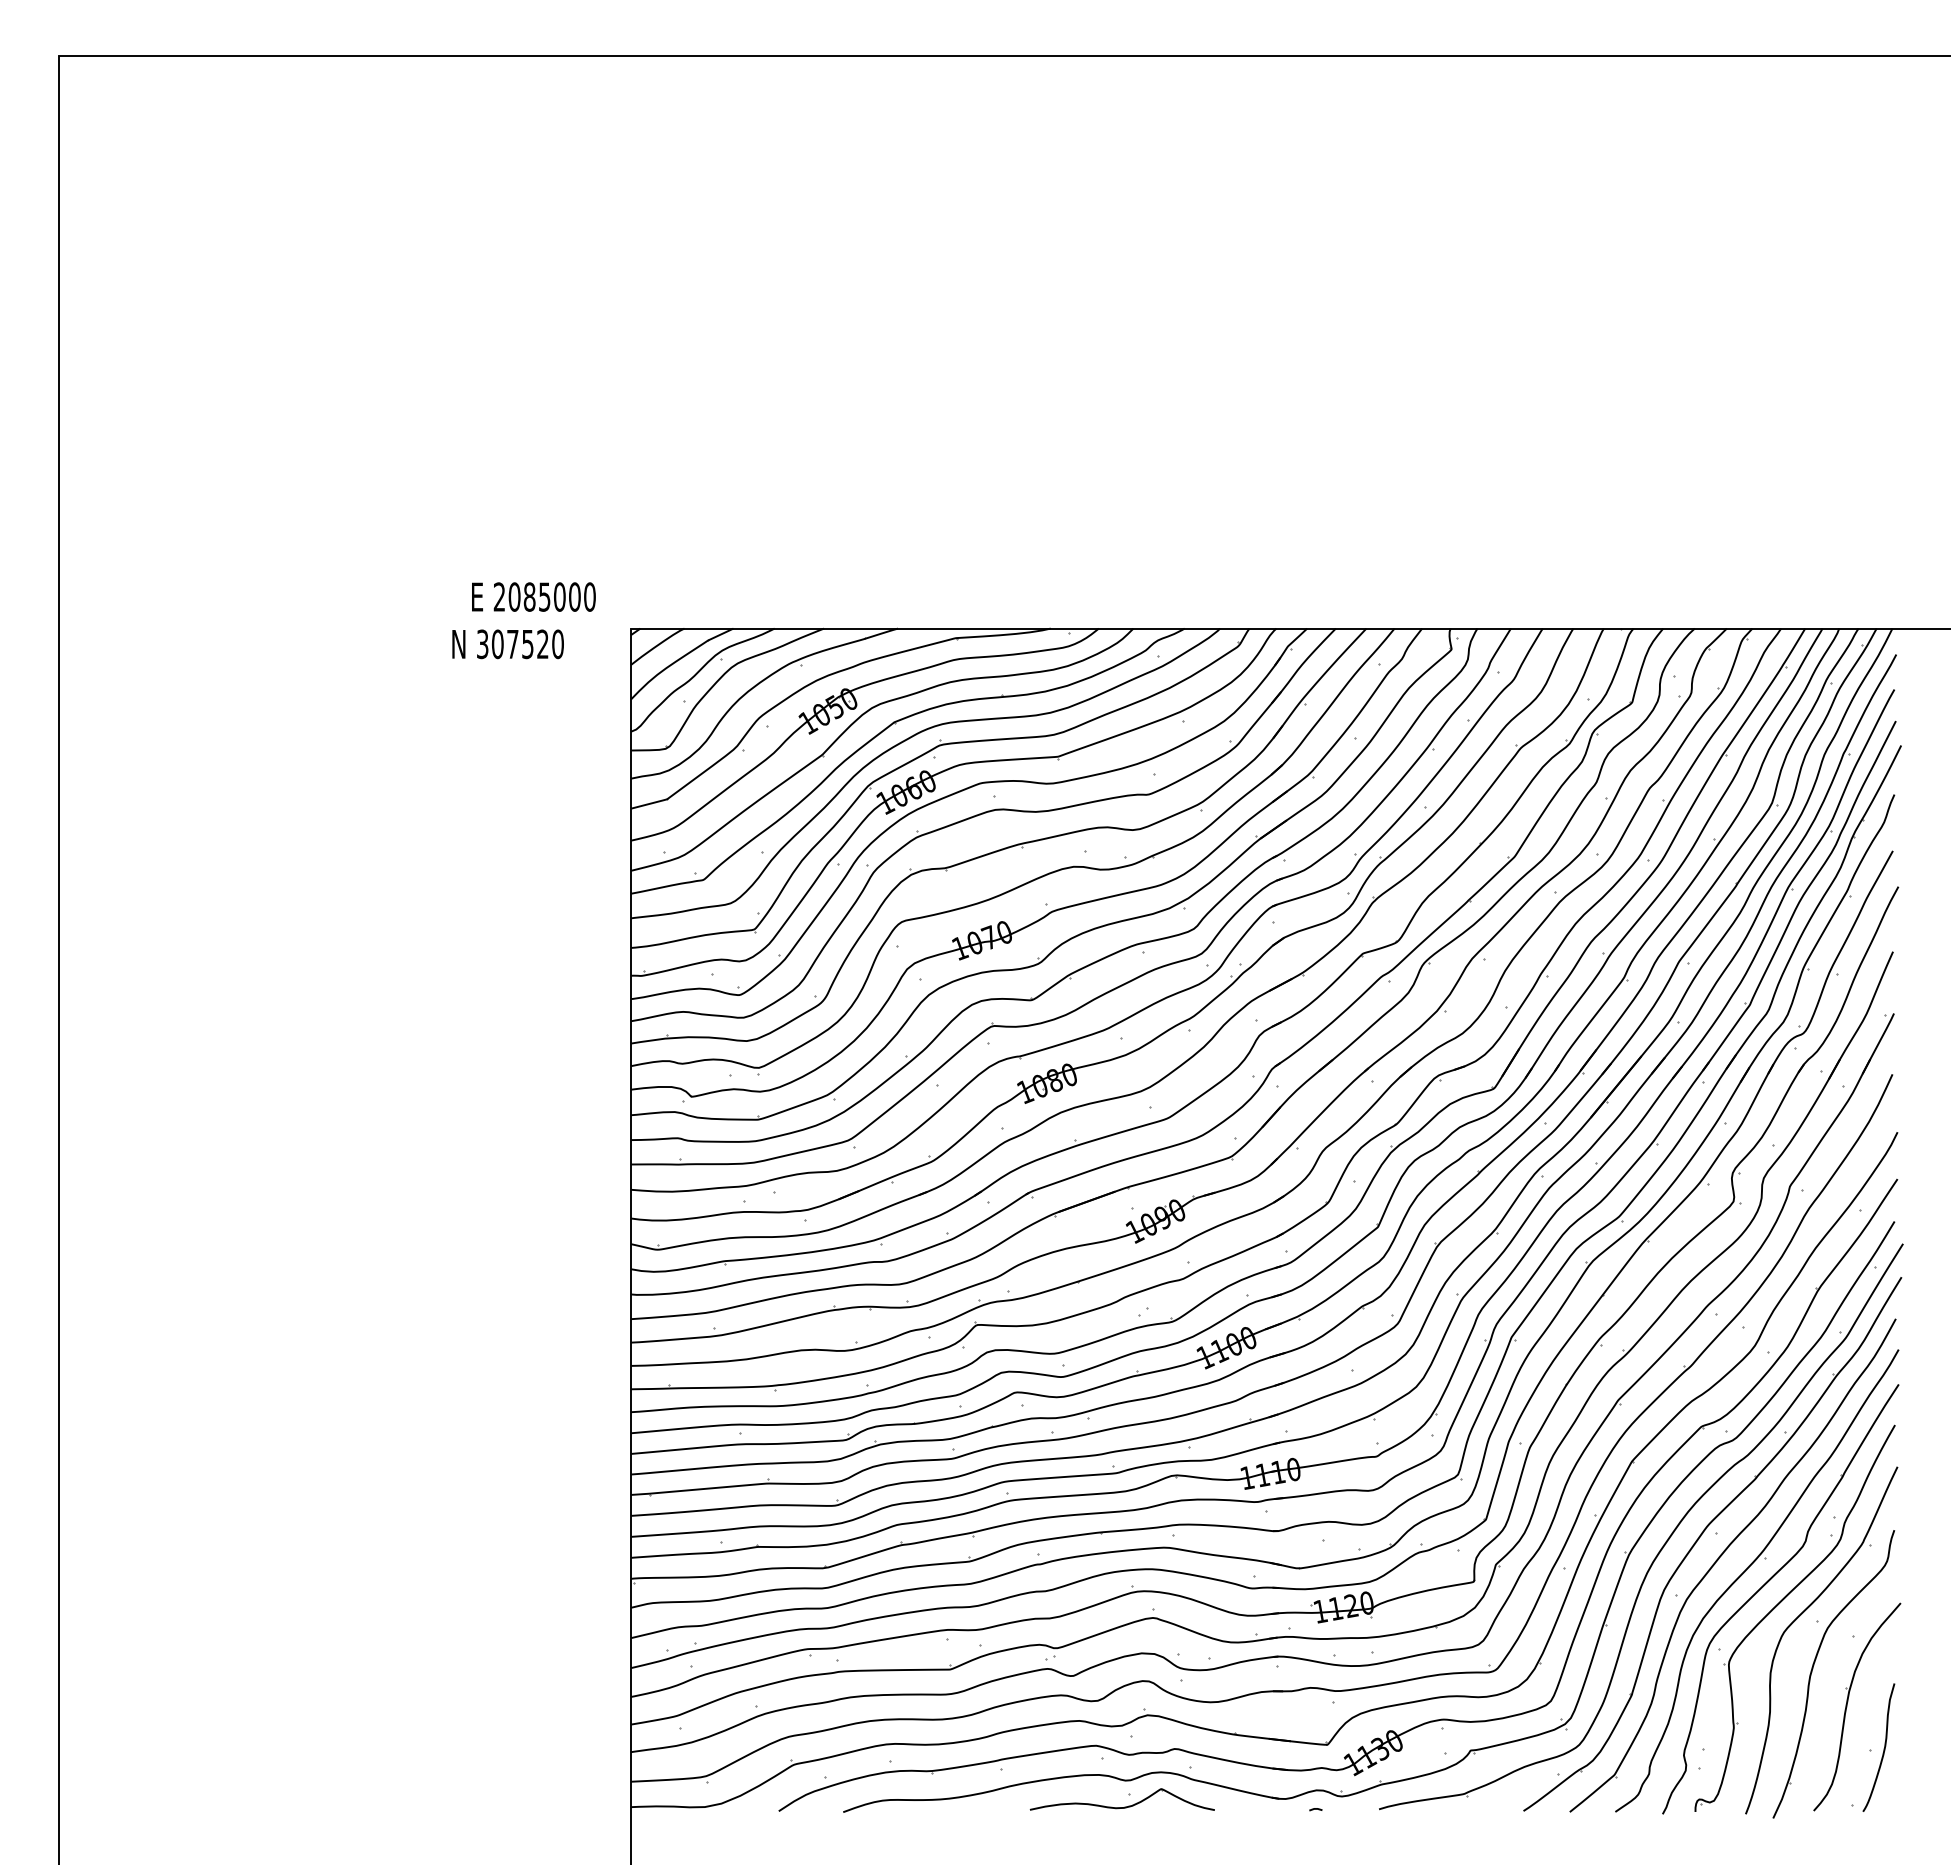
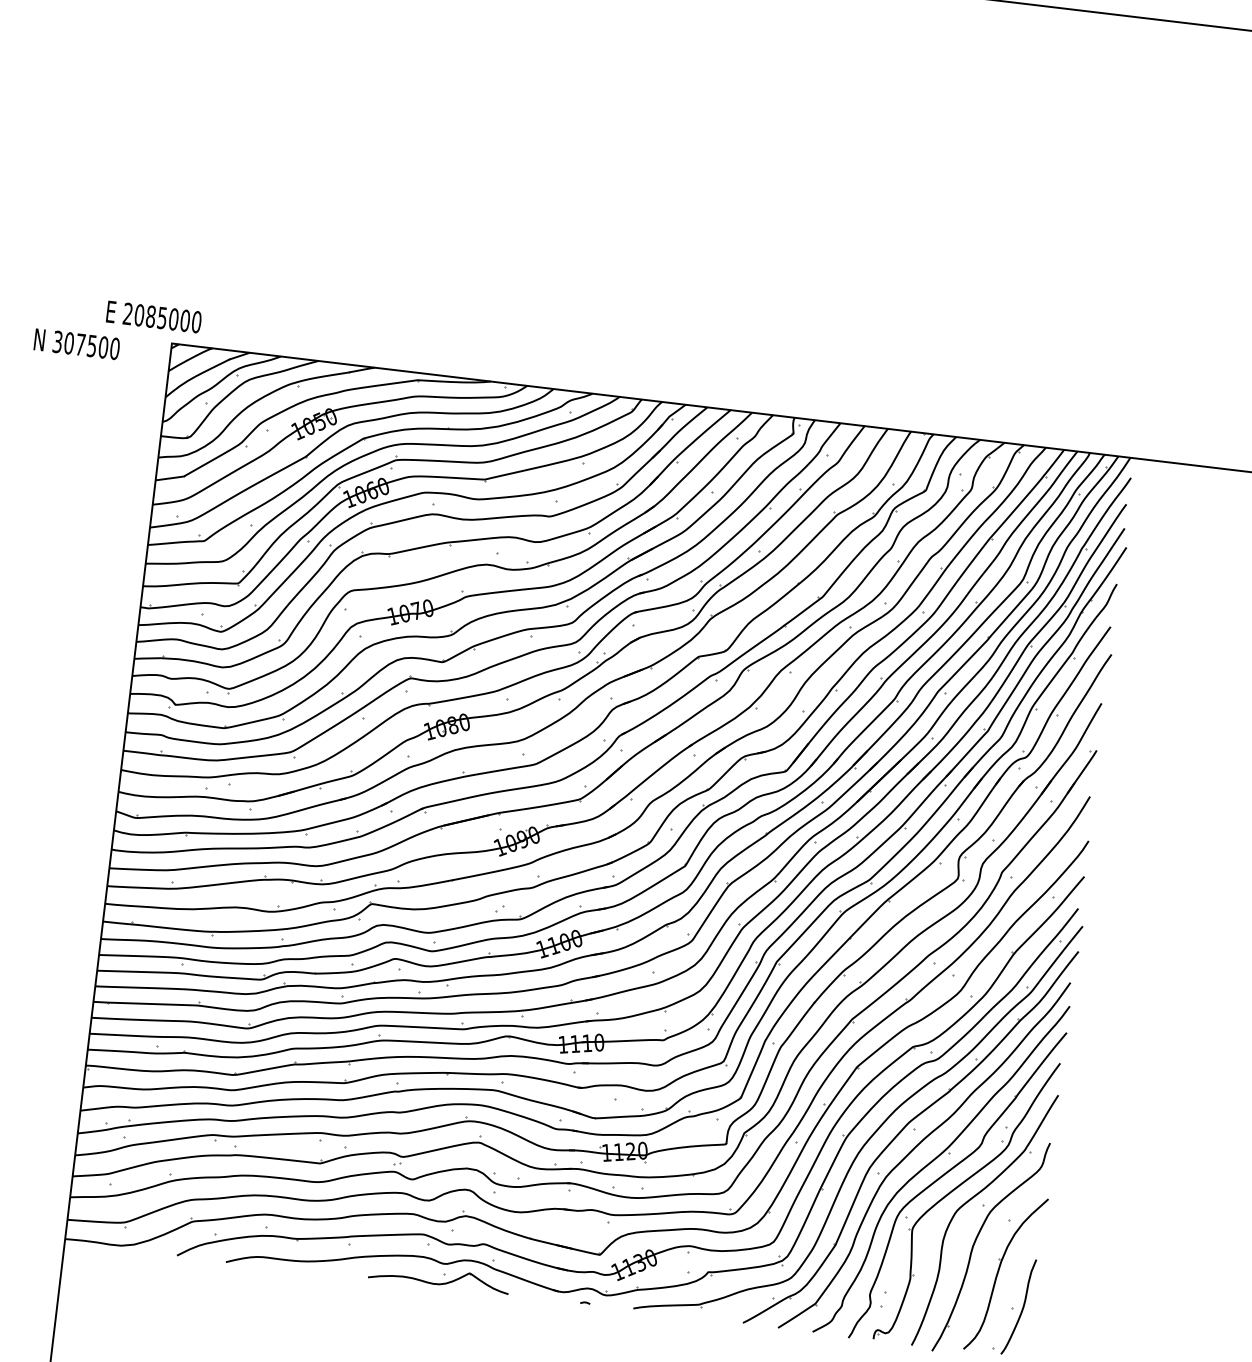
text: (533, 596) -> (153, 316), moved
text: (542, 644) -> (103, 347), 307520 -> 307500

